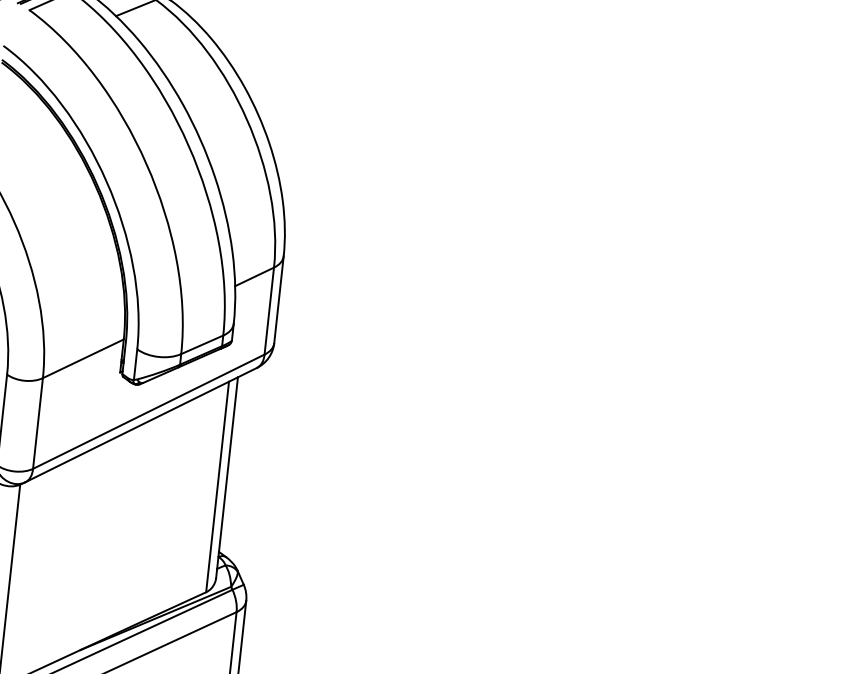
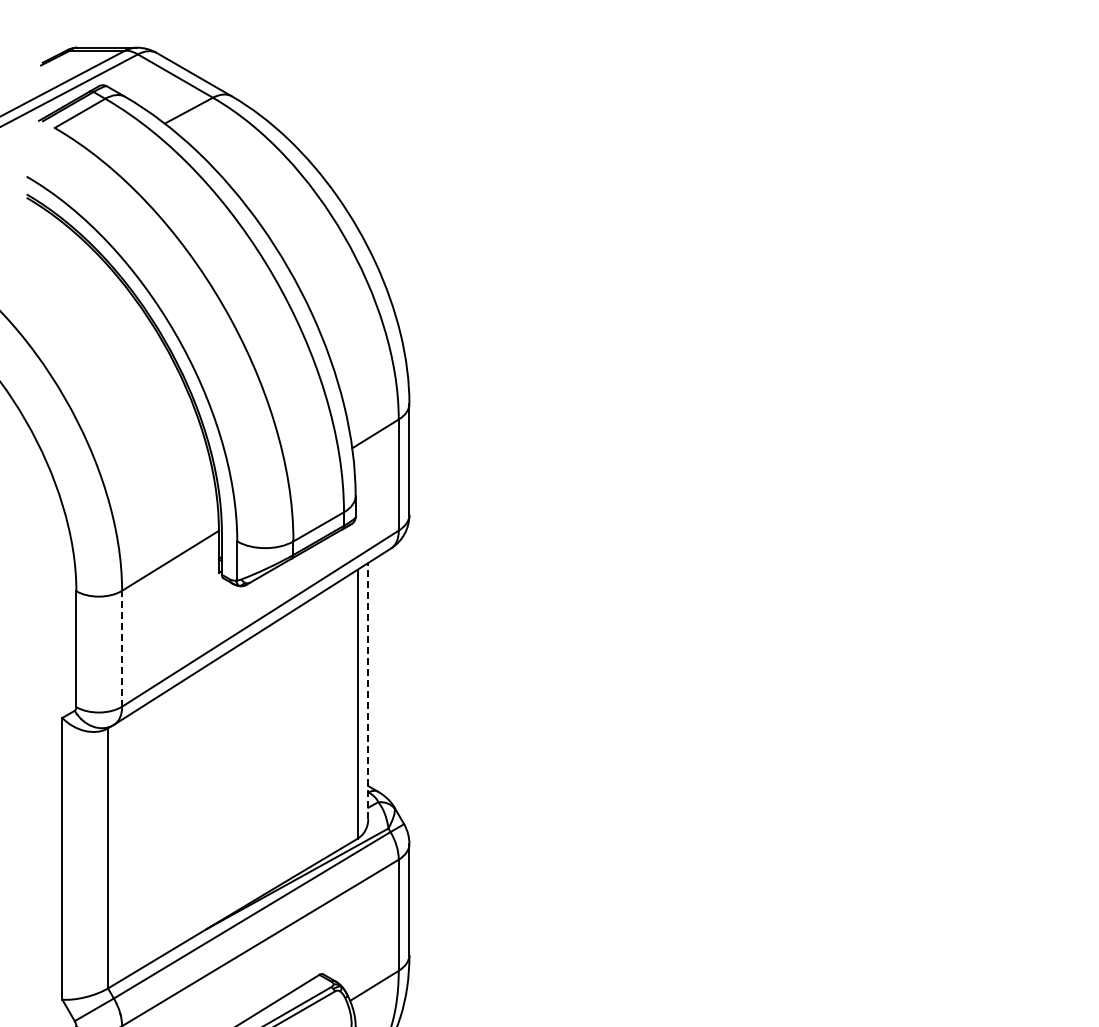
line: (38, 423) -> (122, 648), solid -> dashed
line: (227, 477) -> (368, 690), solid -> dashed

